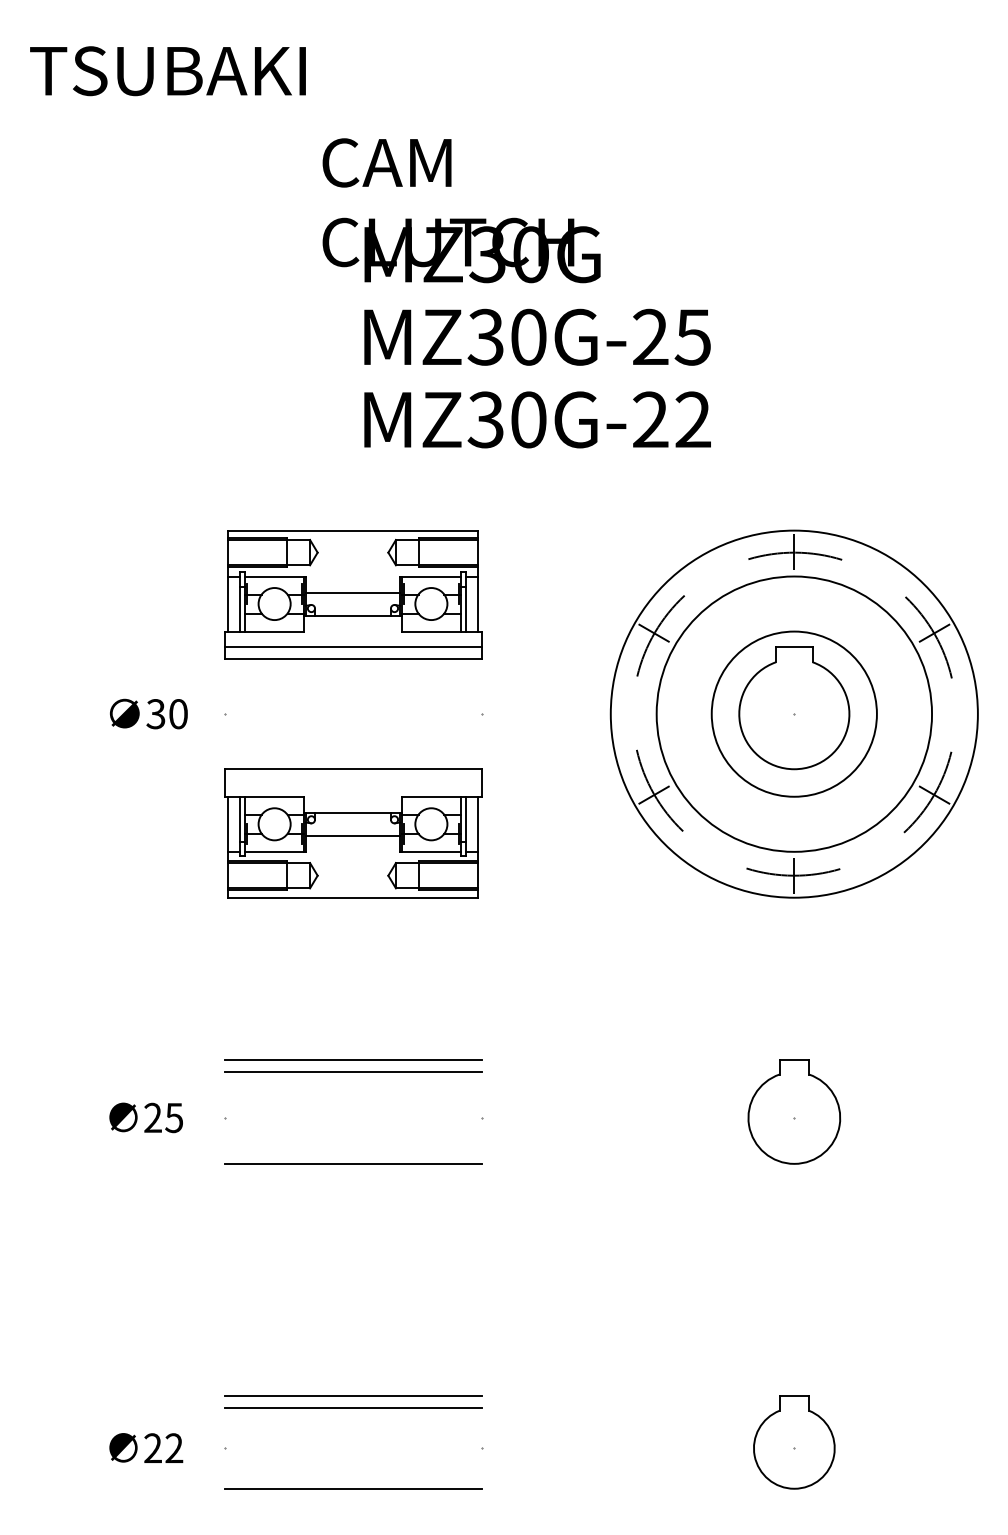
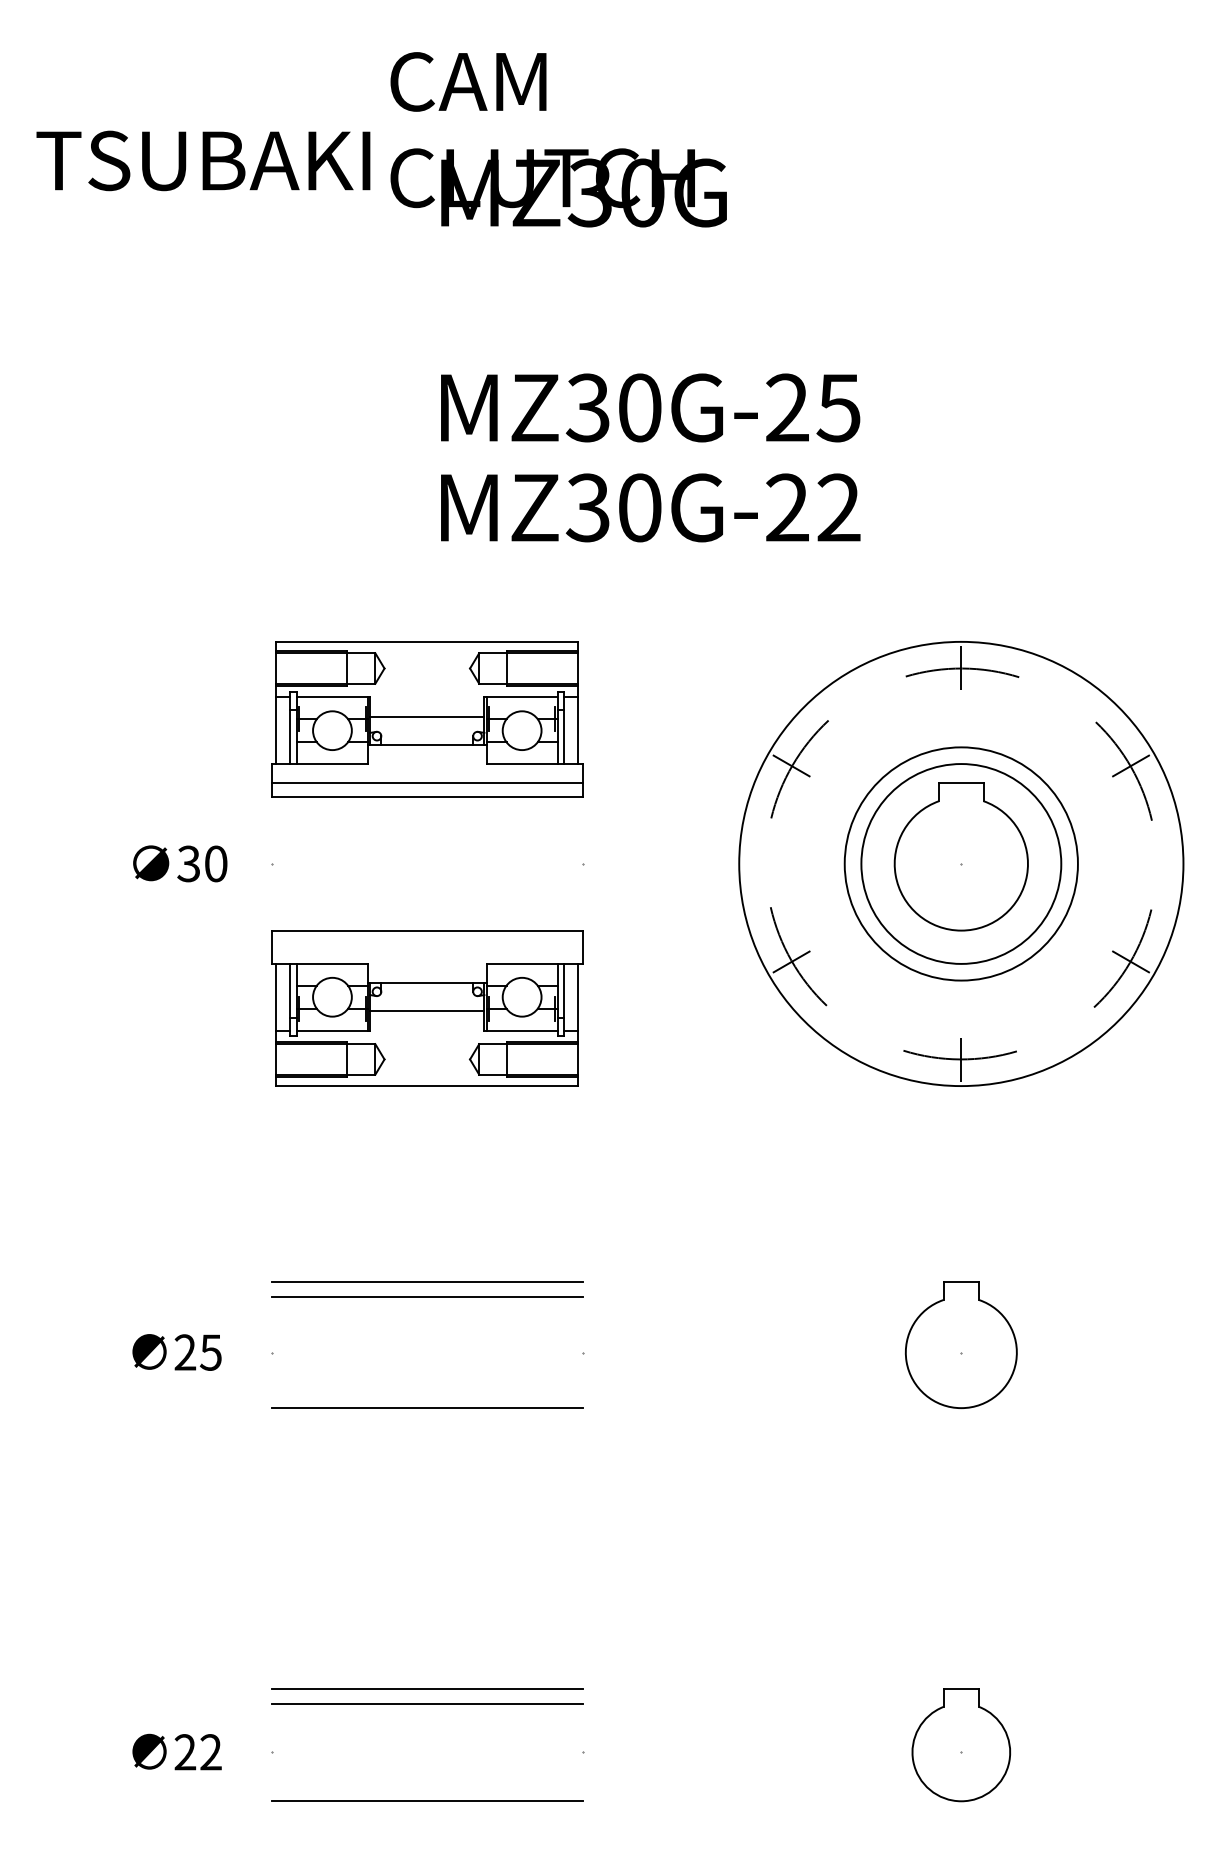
text: (168, 70) -> (203, 160), moved
text: (461, 210) -> (558, 139), moved
circle: (793, 713) -> (960, 863), size x0.7

